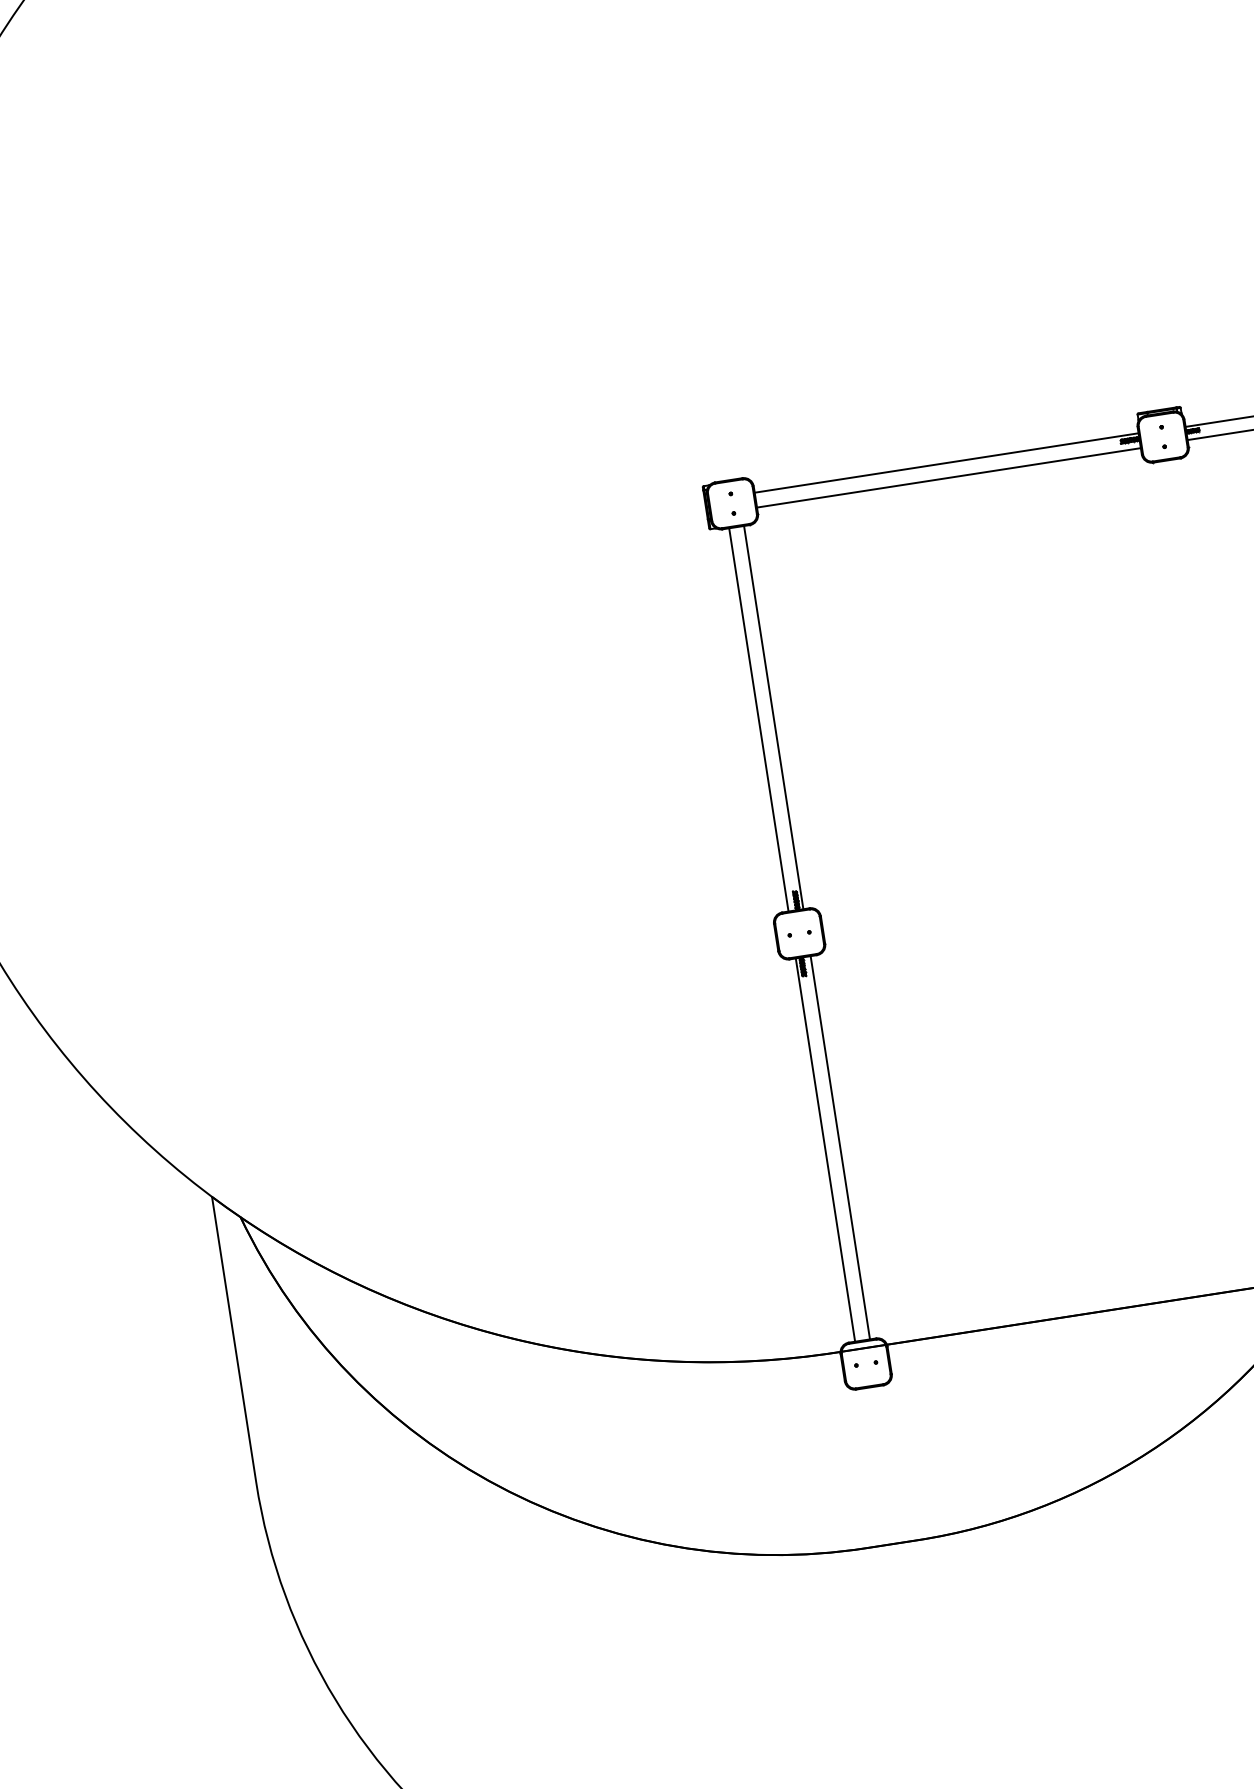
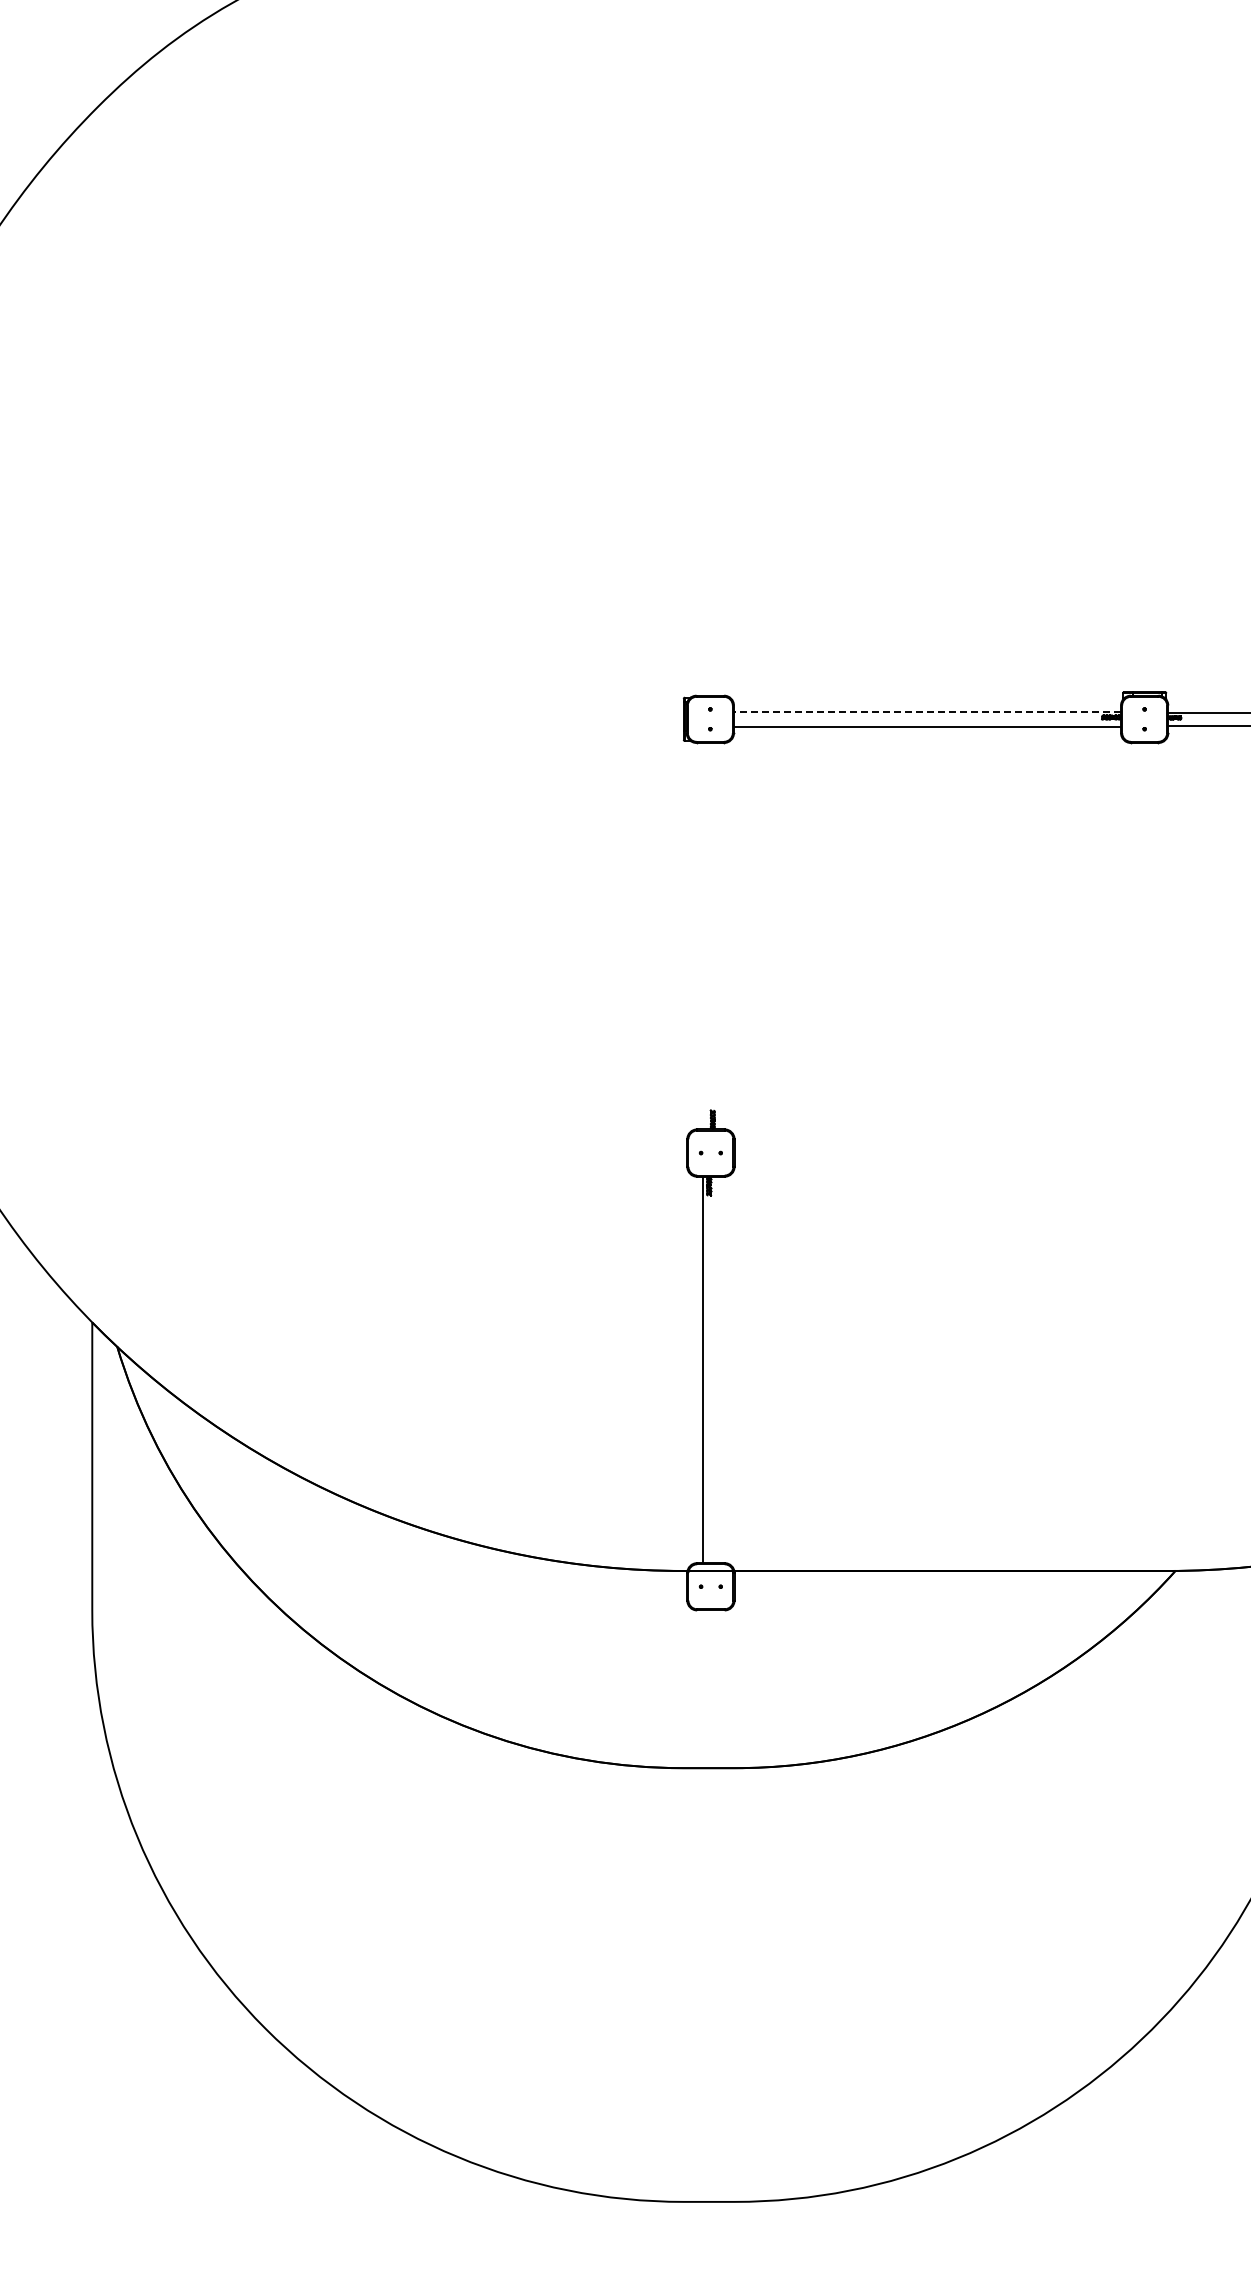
line: (946, 462) -> (927, 711), solid -> dashed
line: (773, 717) -> (718, 936), removed
line: (758, 720) -> (703, 936), removed
line: (840, 1147) -> (718, 1369), removed

